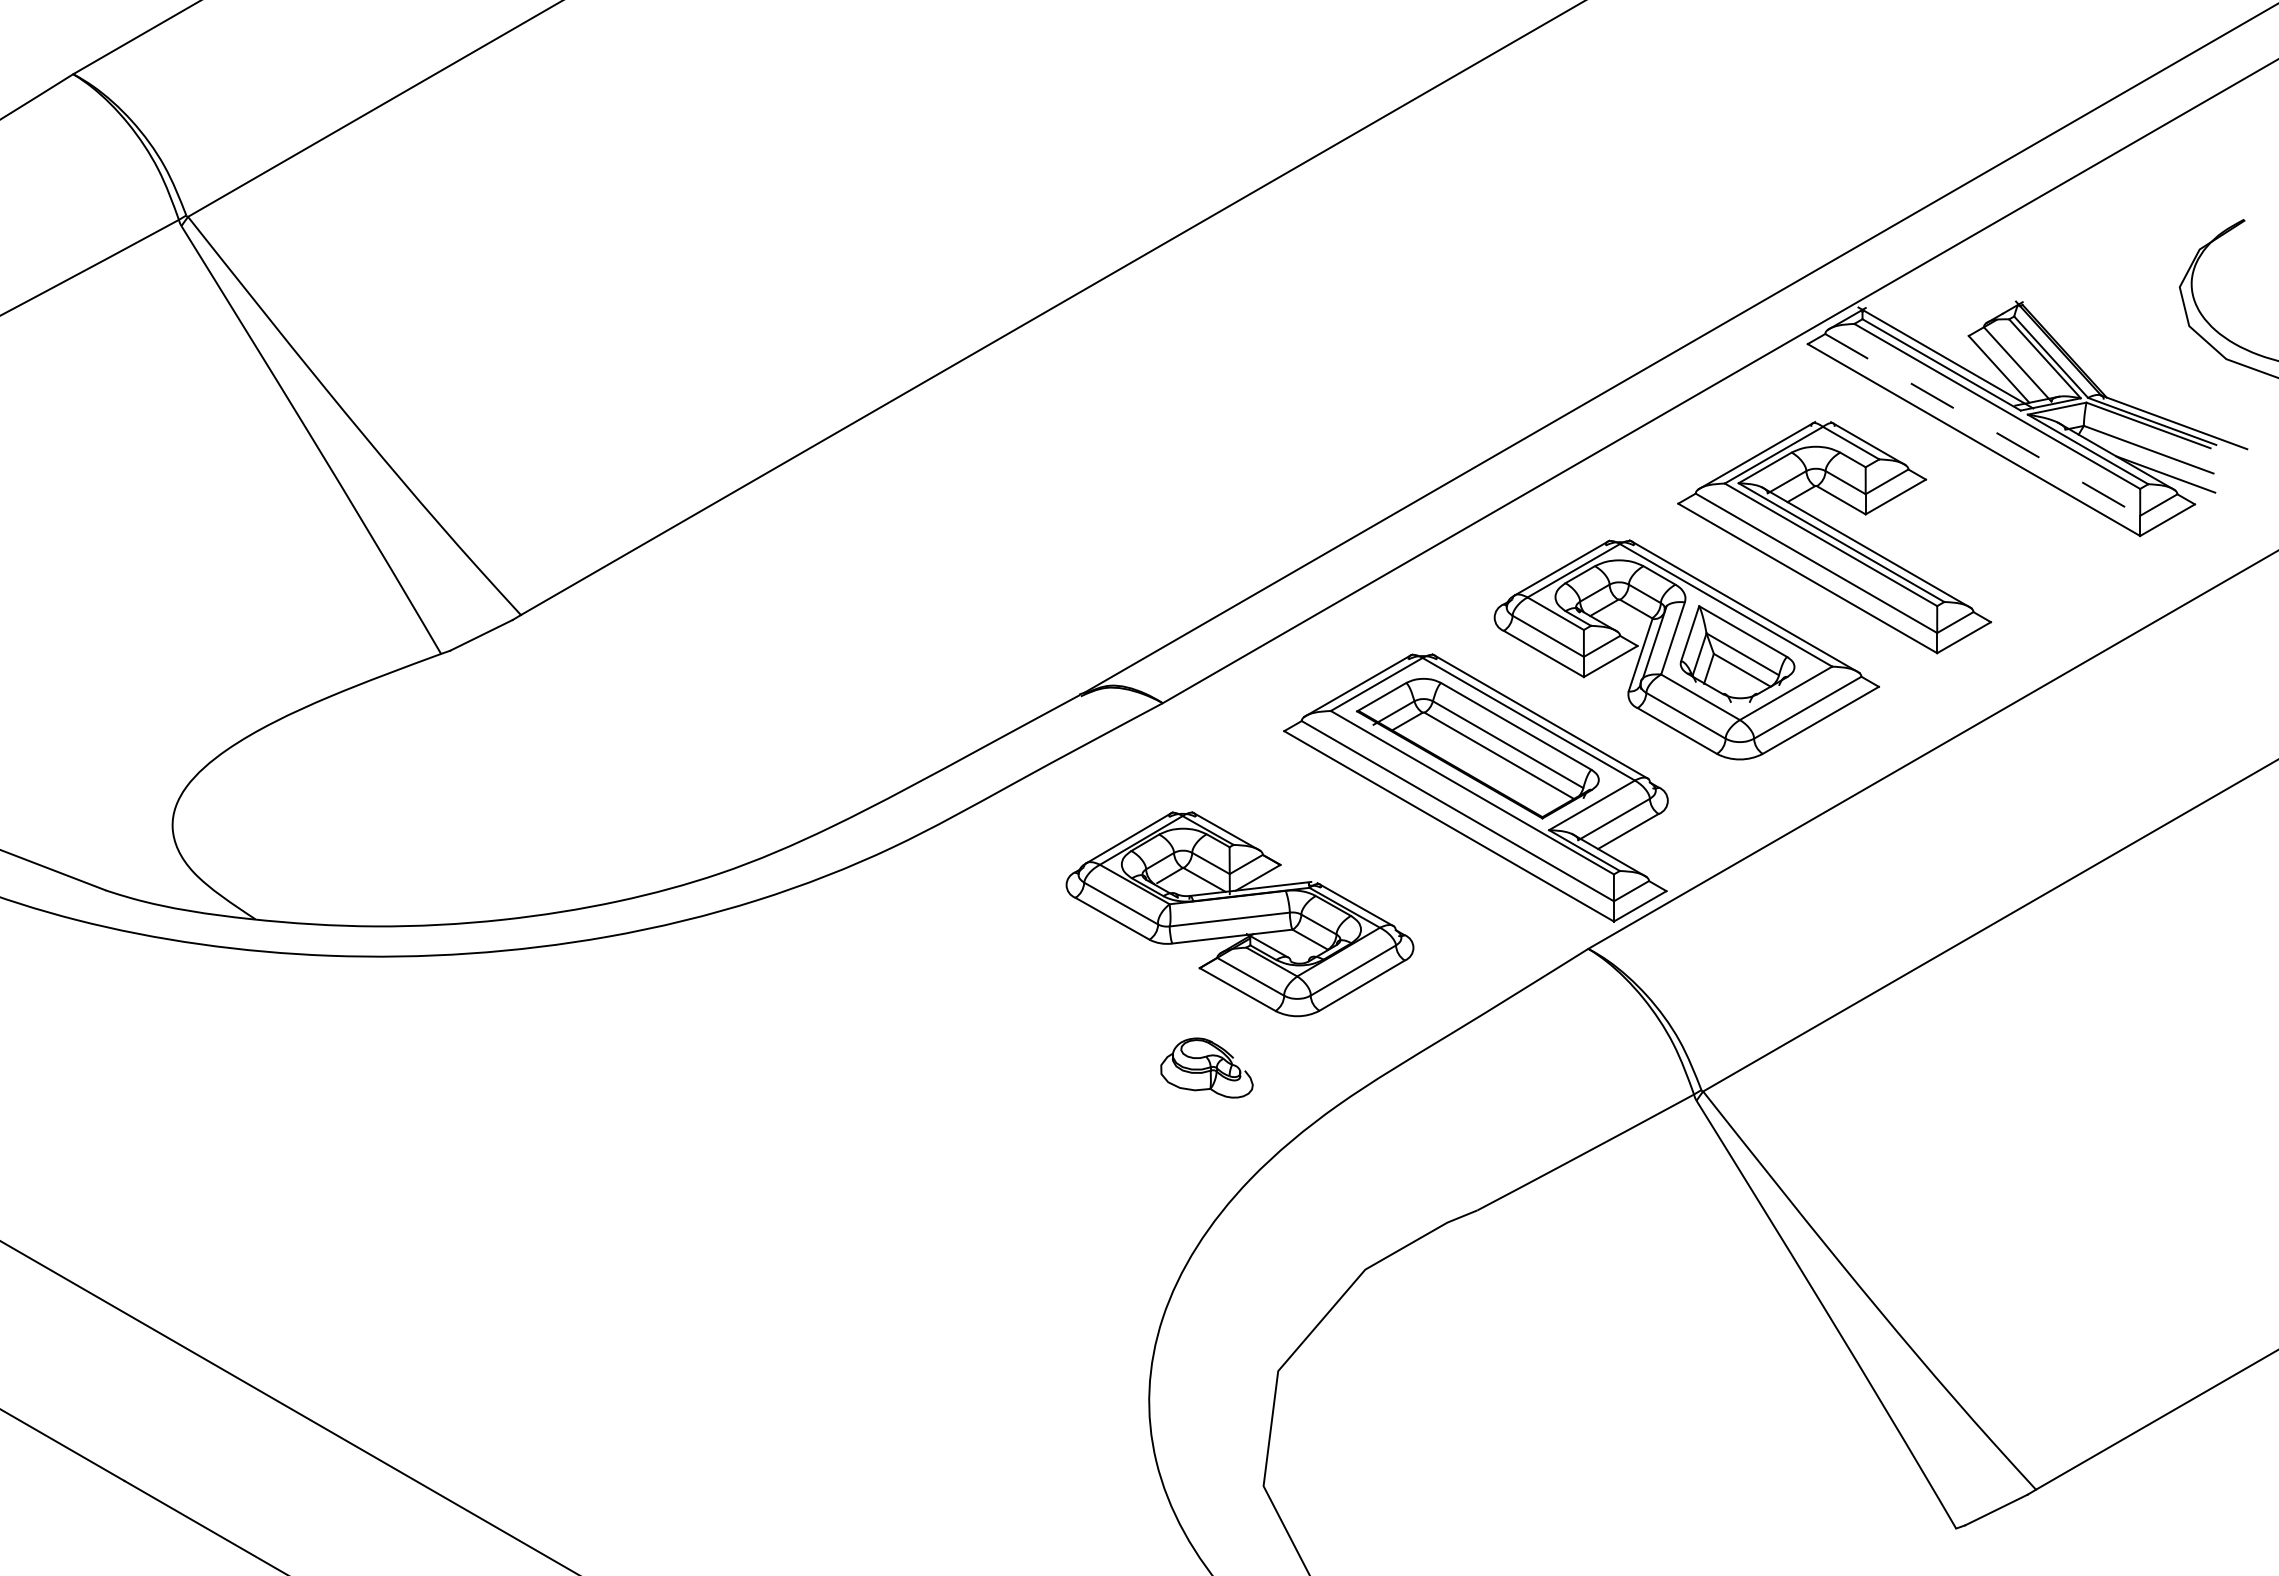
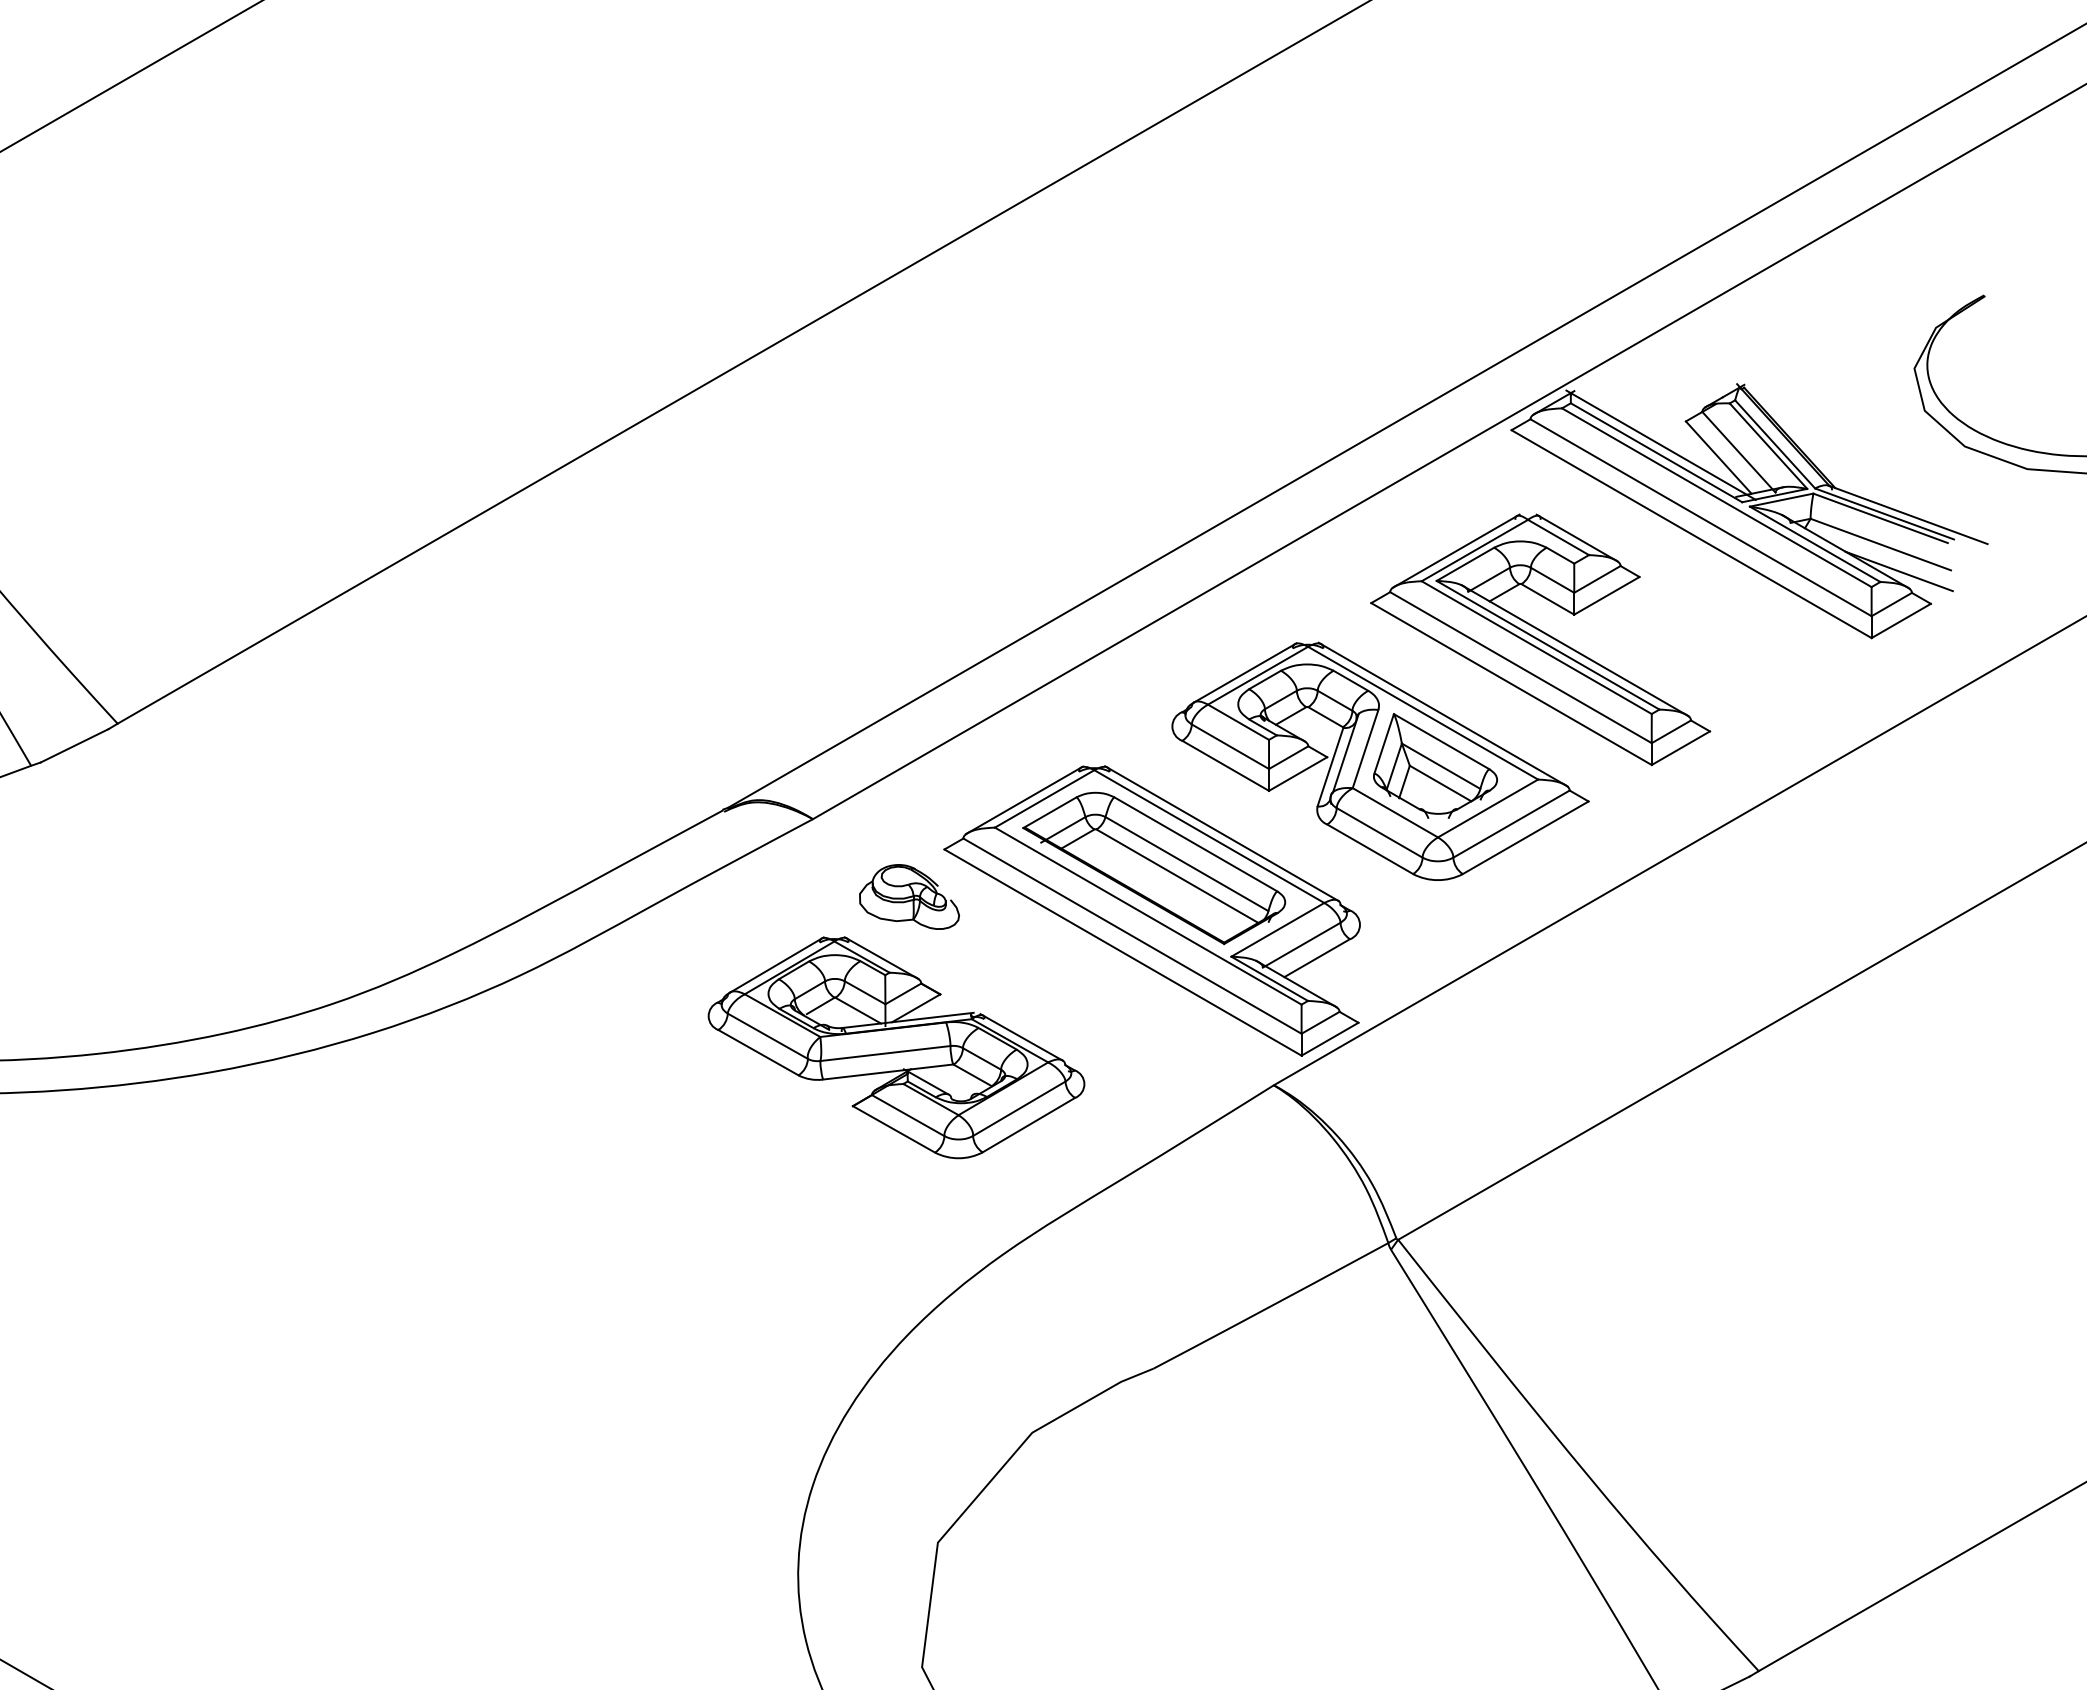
line: (1982, 424) -> (1700, 517), dashed -> solid
part: (1206, 1067) -> (908, 896), moved

